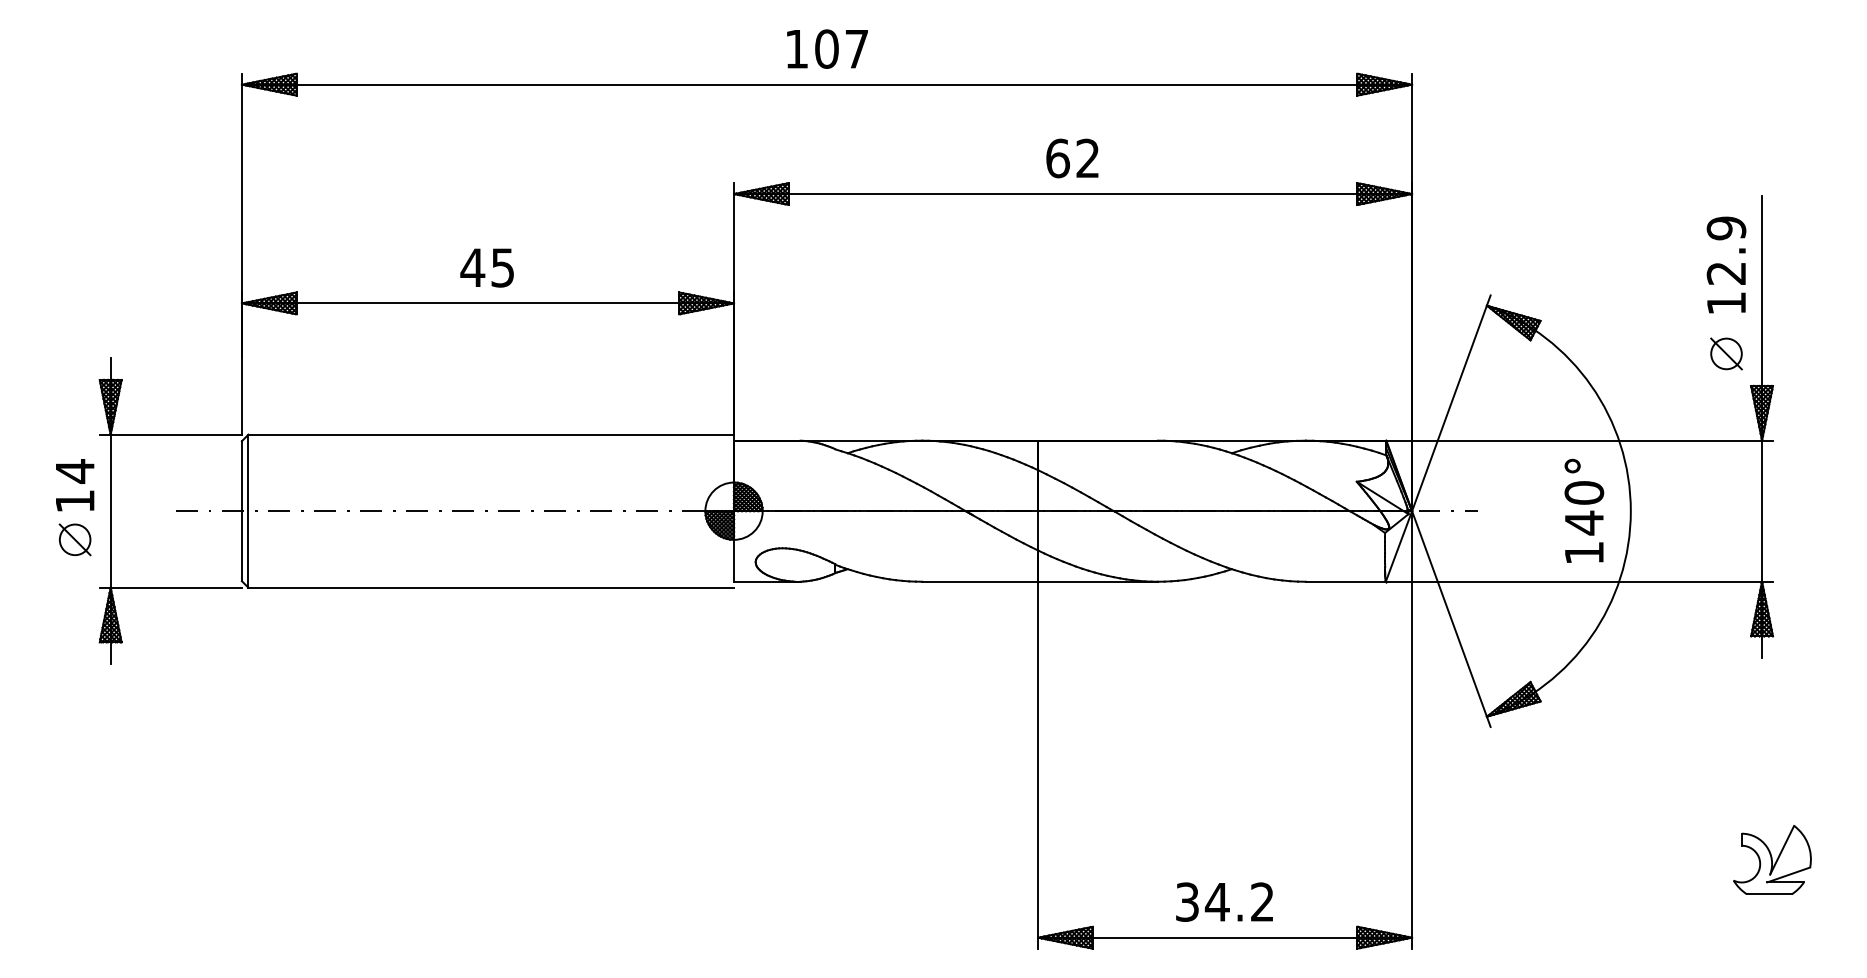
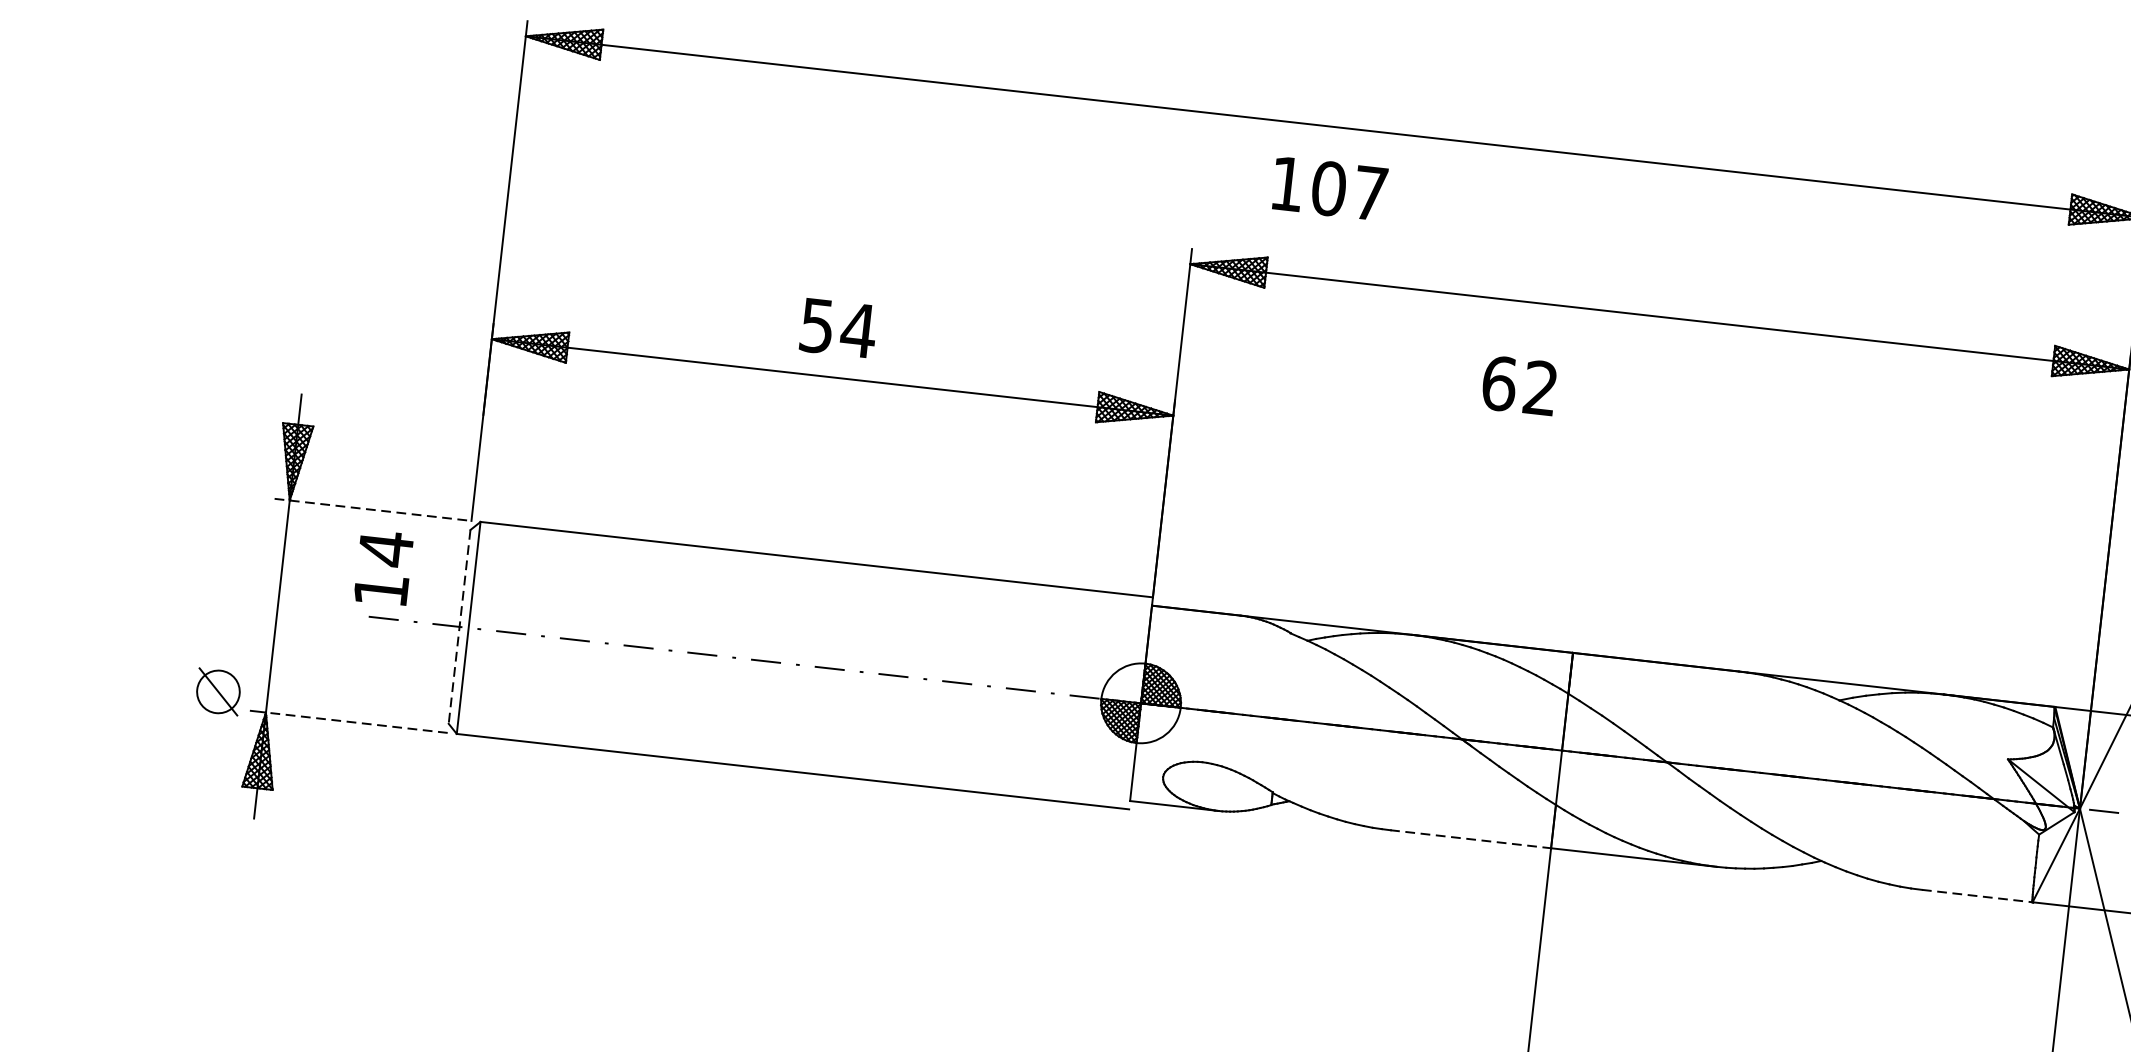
text: (827, 48) -> (1329, 187), moved
text: (1072, 158) -> (1519, 385), moved
text: (487, 267) -> (837, 327), 45 -> 54
line: (171, 434) -> (373, 509), solid -> dashed
text: (75, 485) -> (384, 568), moved
line: (241, 511) -> (458, 627), solid -> dashed
part: (74, 539) -> (217, 691), moved
line: (980, 581) -> (1471, 838), solid -> dashed
line: (1345, 581) -> (1976, 895), solid -> dashed
line: (176, 587) -> (357, 722), solid -> dashed

